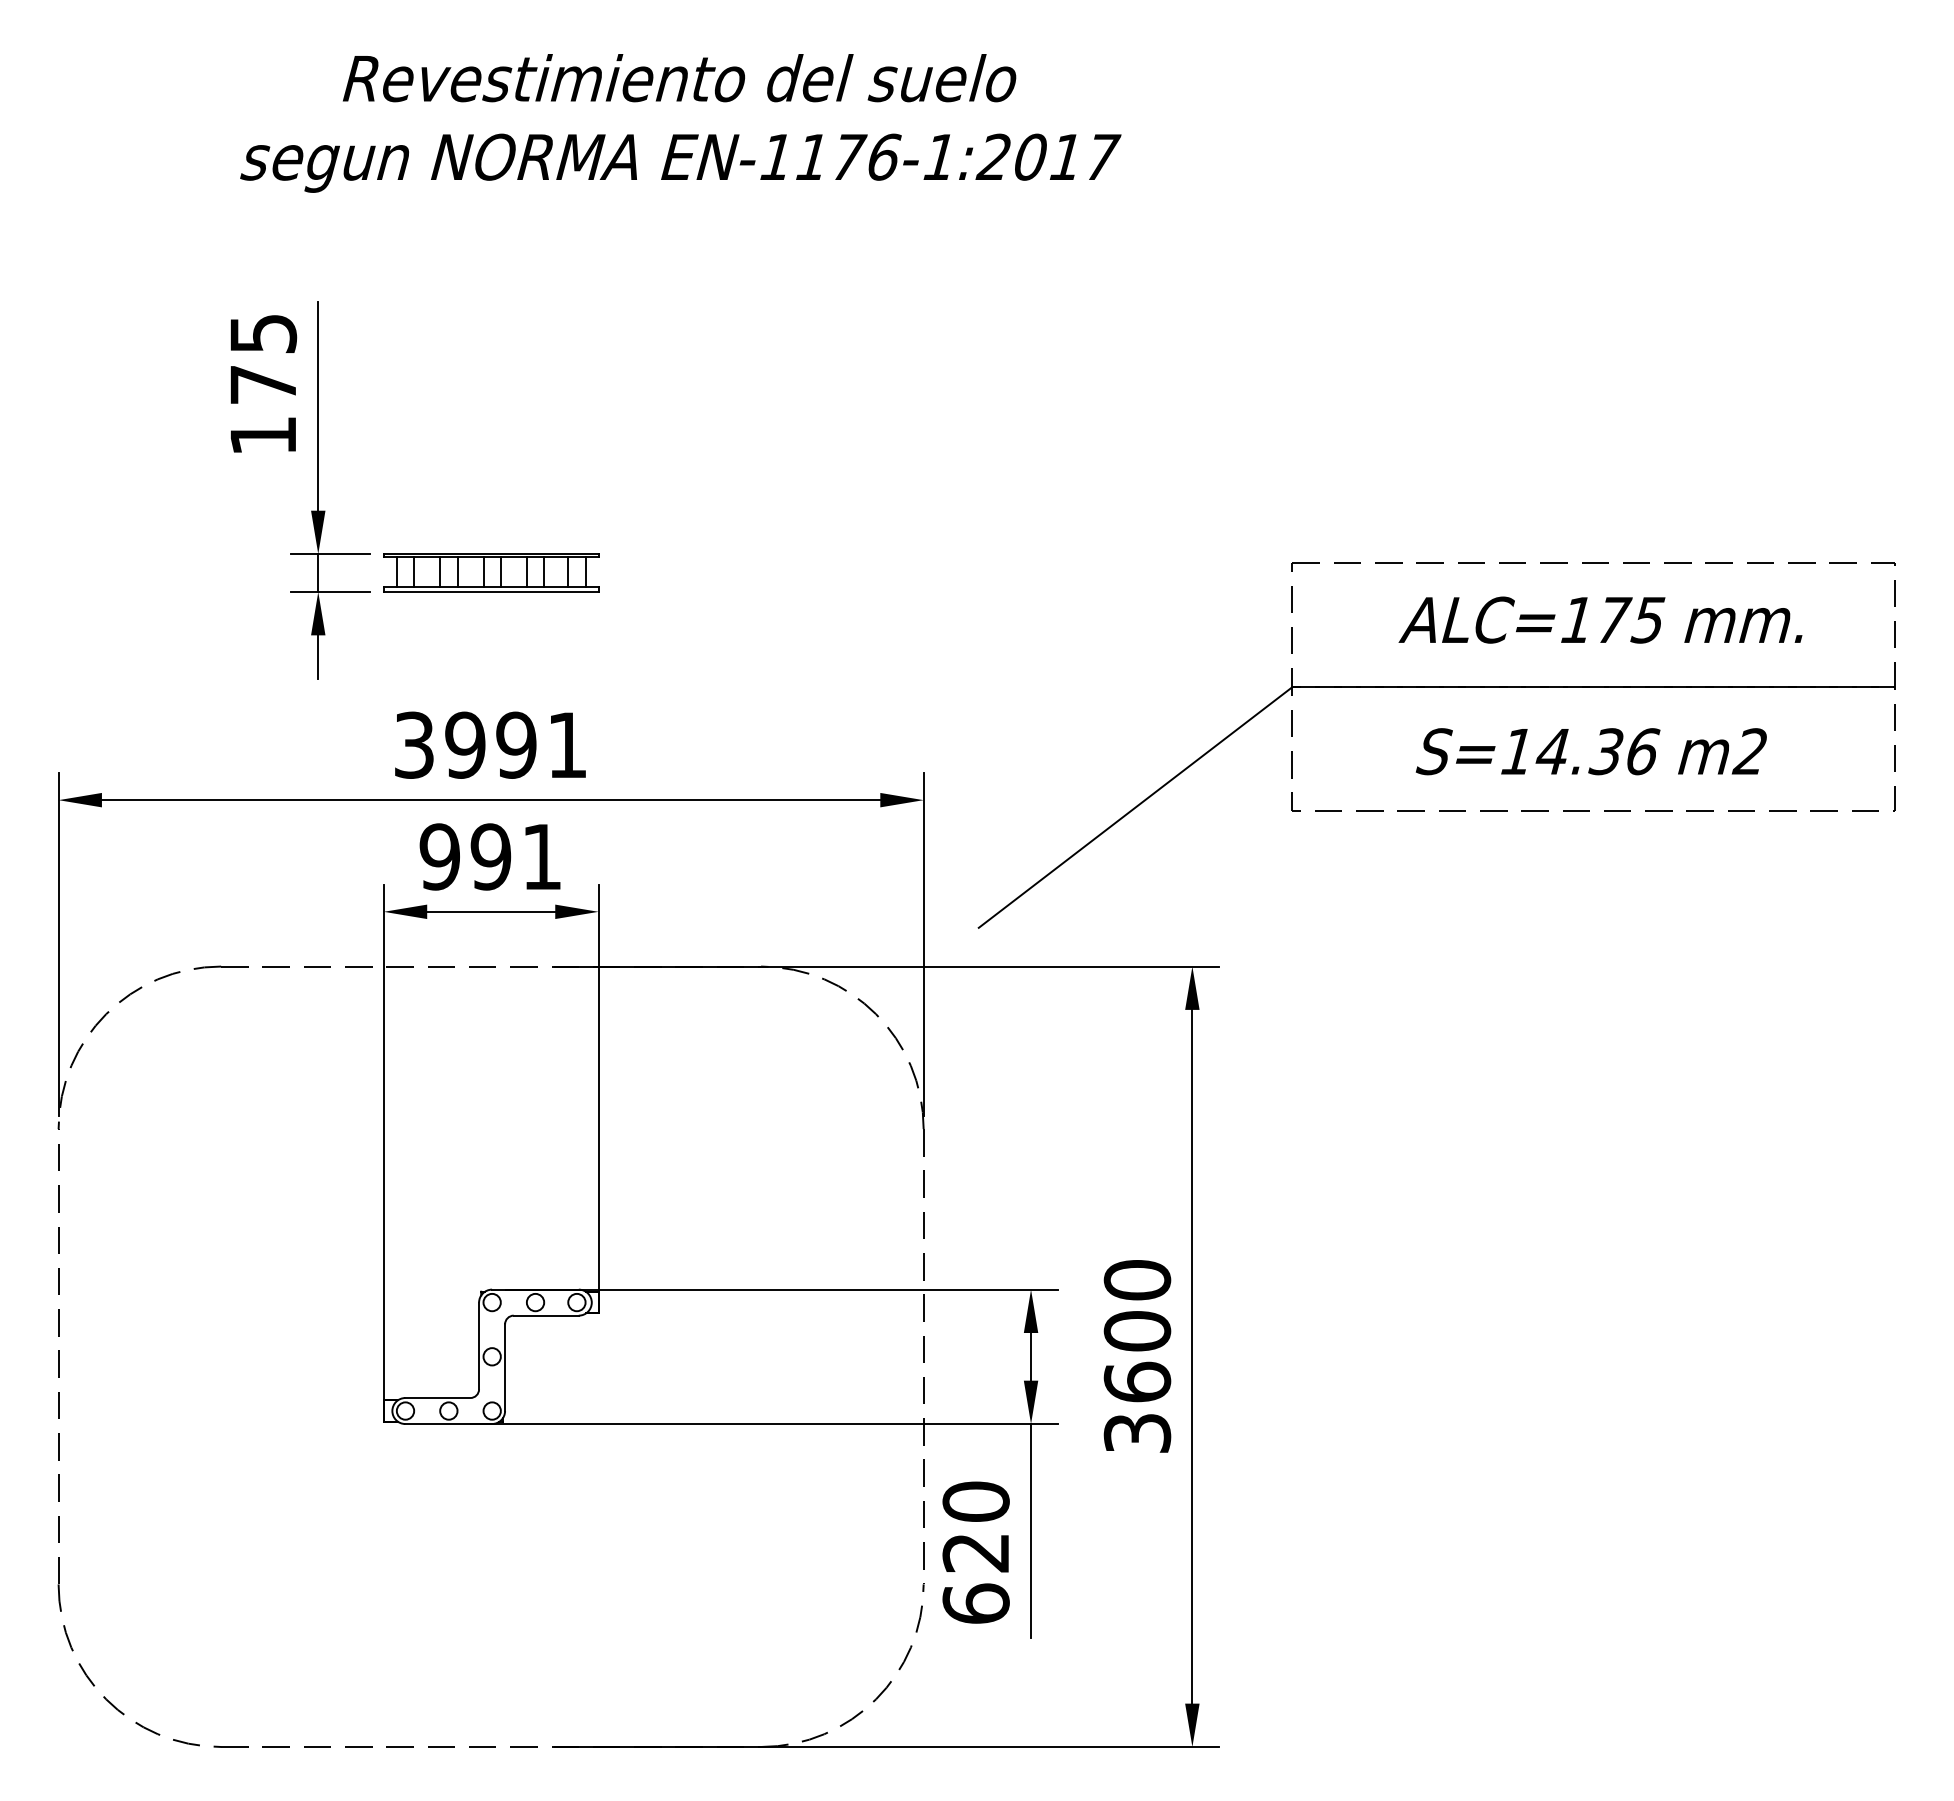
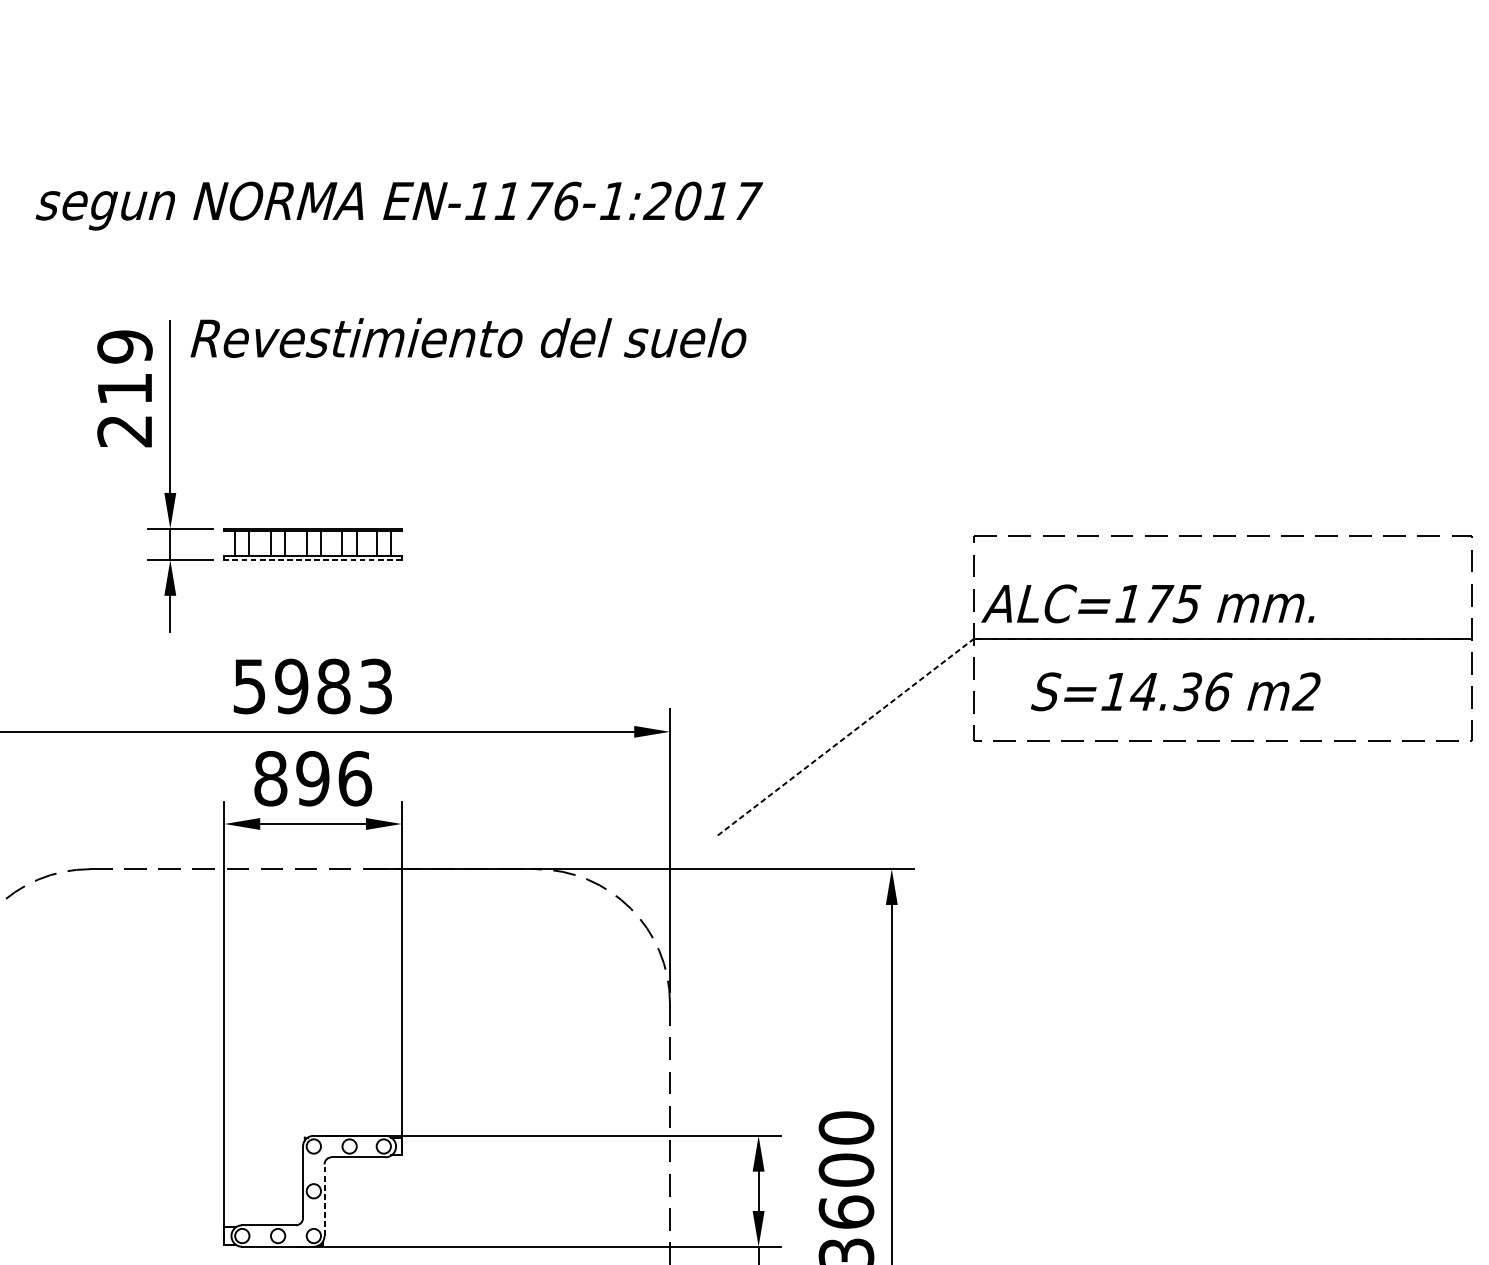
text: (679, 78) -> (468, 338), moved
text: (680, 162) -> (399, 205), moved
text: (262, 384) -> (124, 388), 175 -> 219
line: (490, 592) -> (312, 560), solid -> dashed
text: (1600, 619) -> (1147, 603), moved
text: (490, 744) -> (312, 685), 3991 -> 5983
text: (1590, 751) -> (1175, 691), moved
line: (1135, 807) -> (844, 737), solid -> dashed
text: (490, 856) -> (312, 778), 991 -> 896
line: (505, 1367) -> (324, 1200), solid -> dashed

